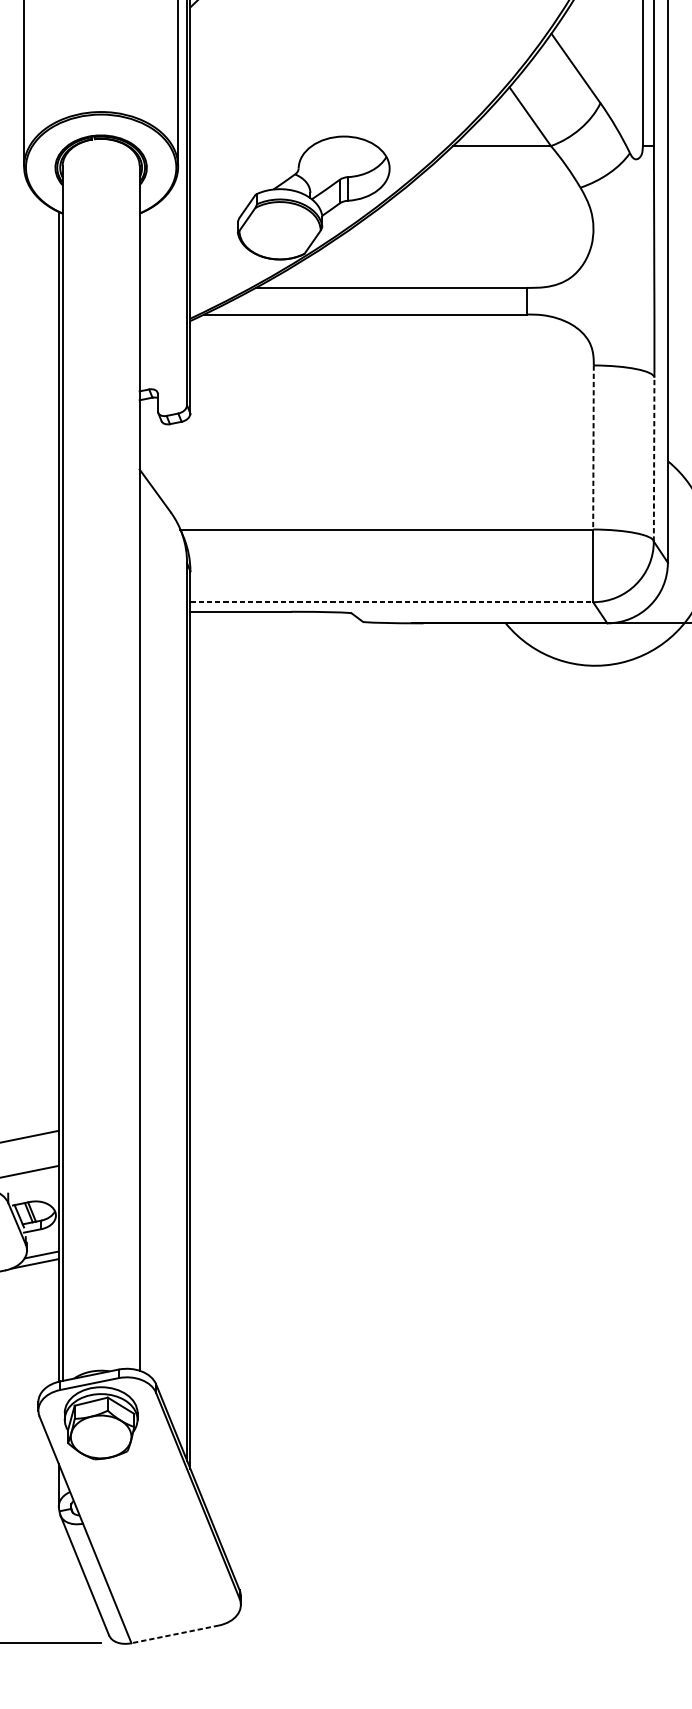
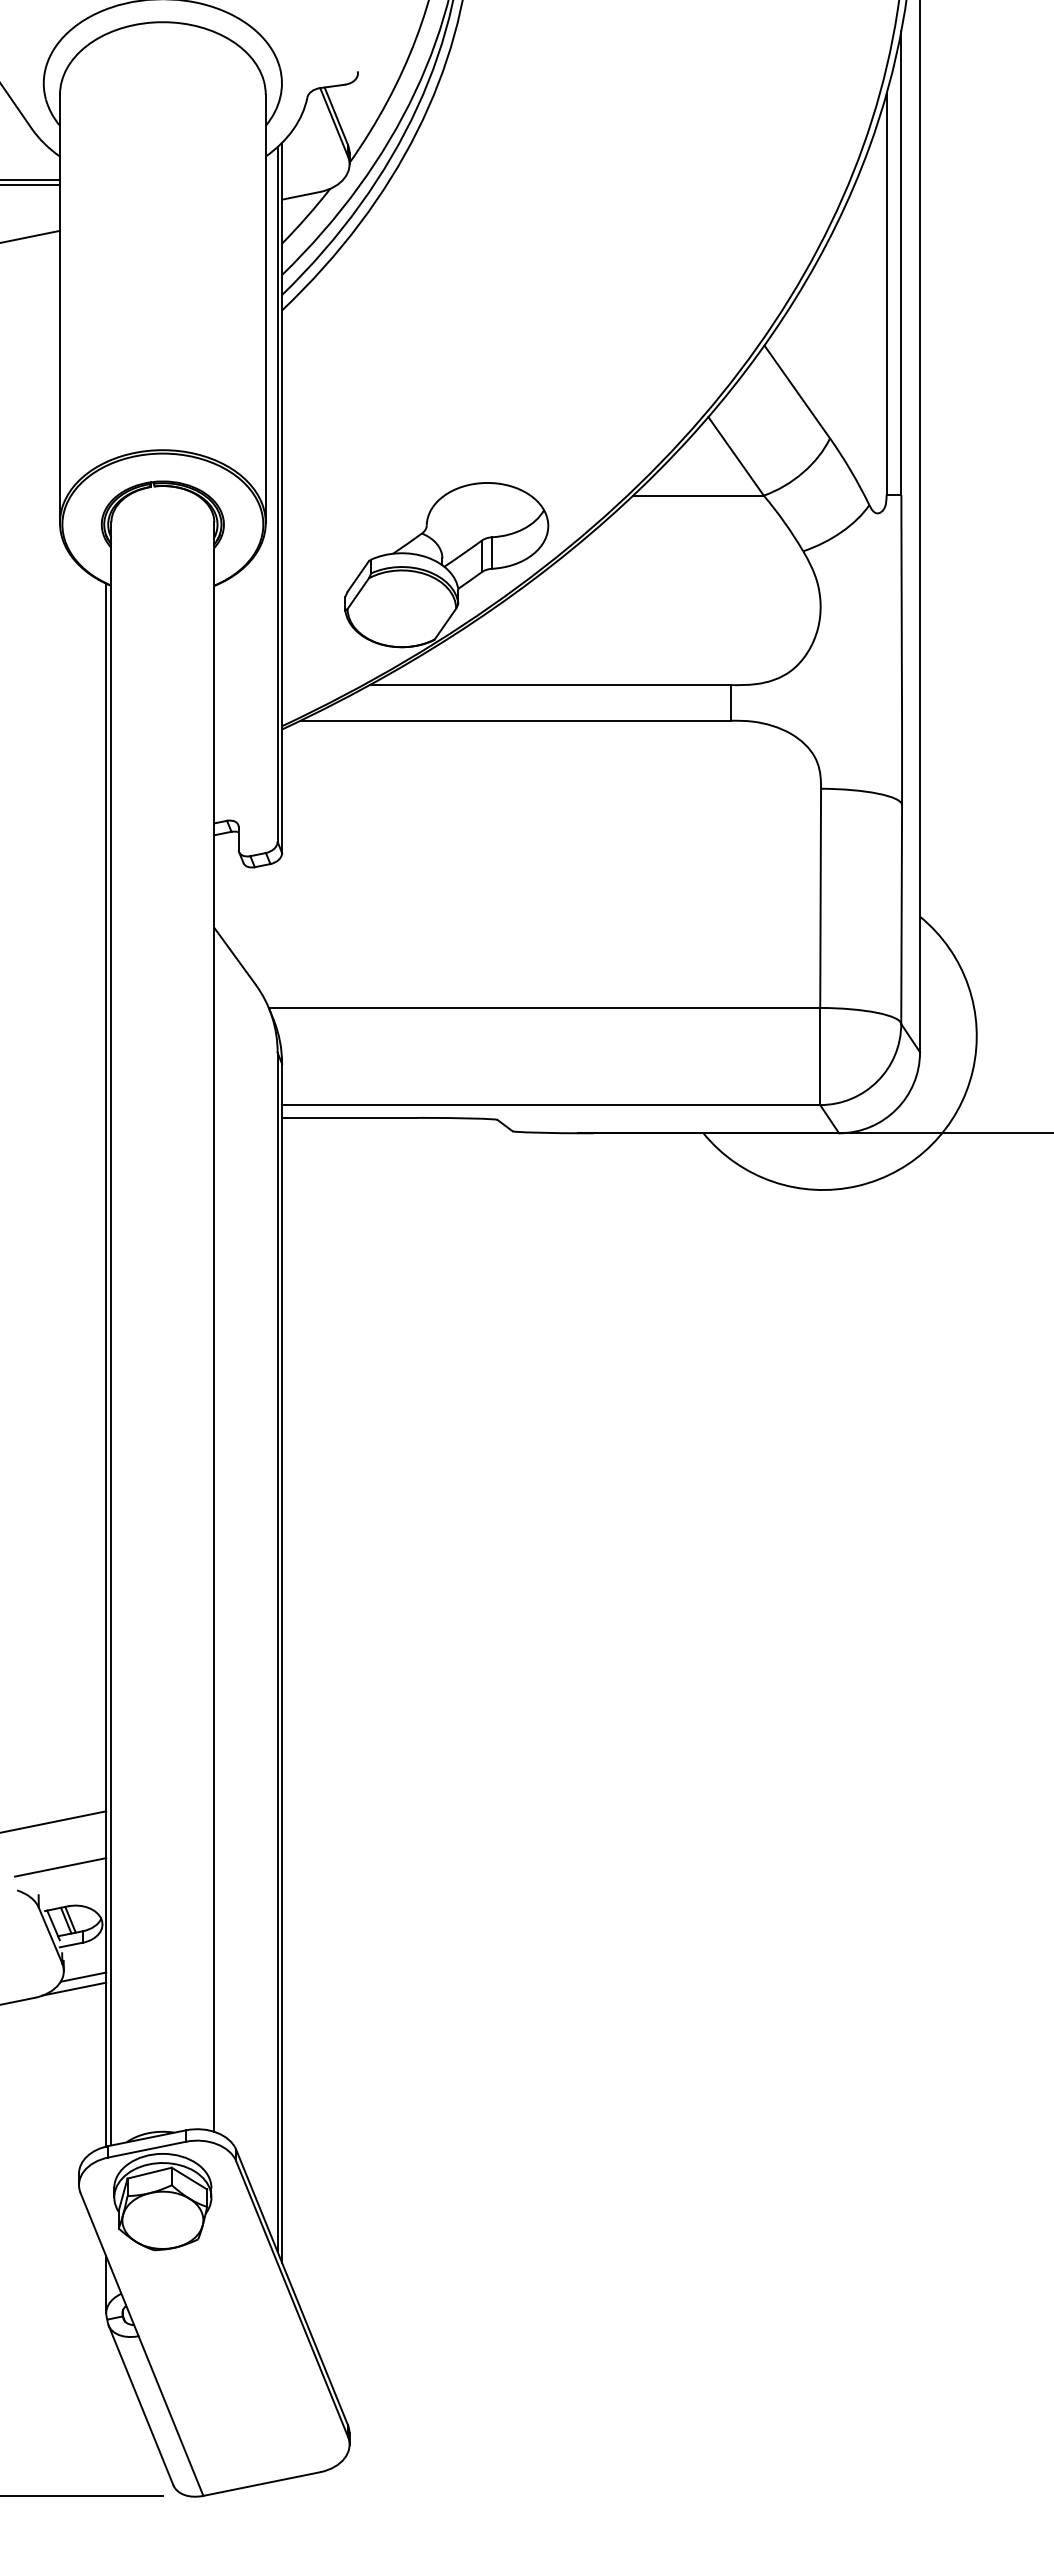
line: (593, 447) -> (820, 898), dashed -> solid
line: (654, 459) -> (901, 914), dashed -> solid
line: (392, 602) -> (551, 1105), dashed -> solid
line: (174, 1634) -> (261, 2484), dashed -> solid

